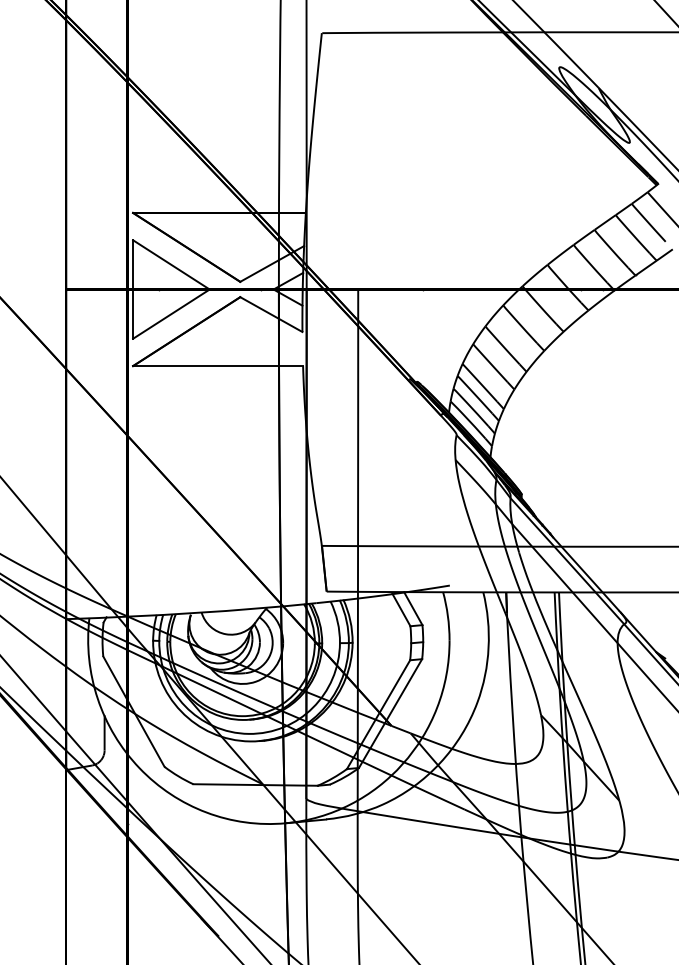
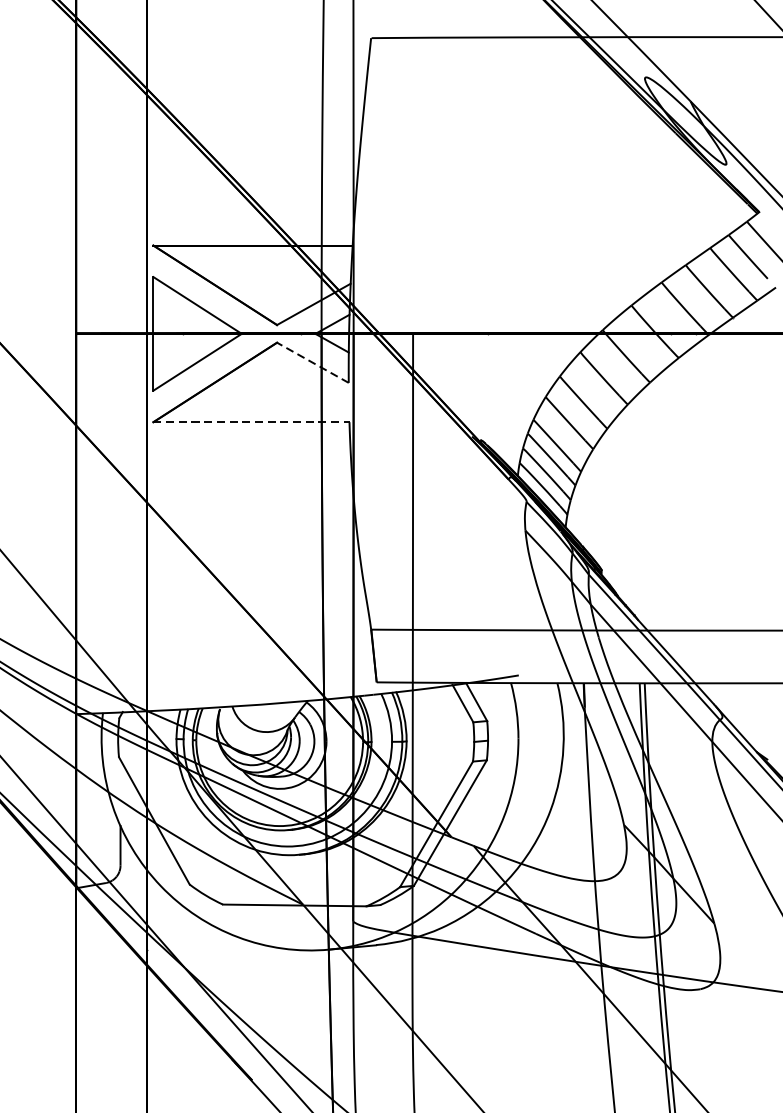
line: (271, 314) -> (313, 362), solid -> dashed
line: (218, 366) -> (251, 422), solid -> dashed

